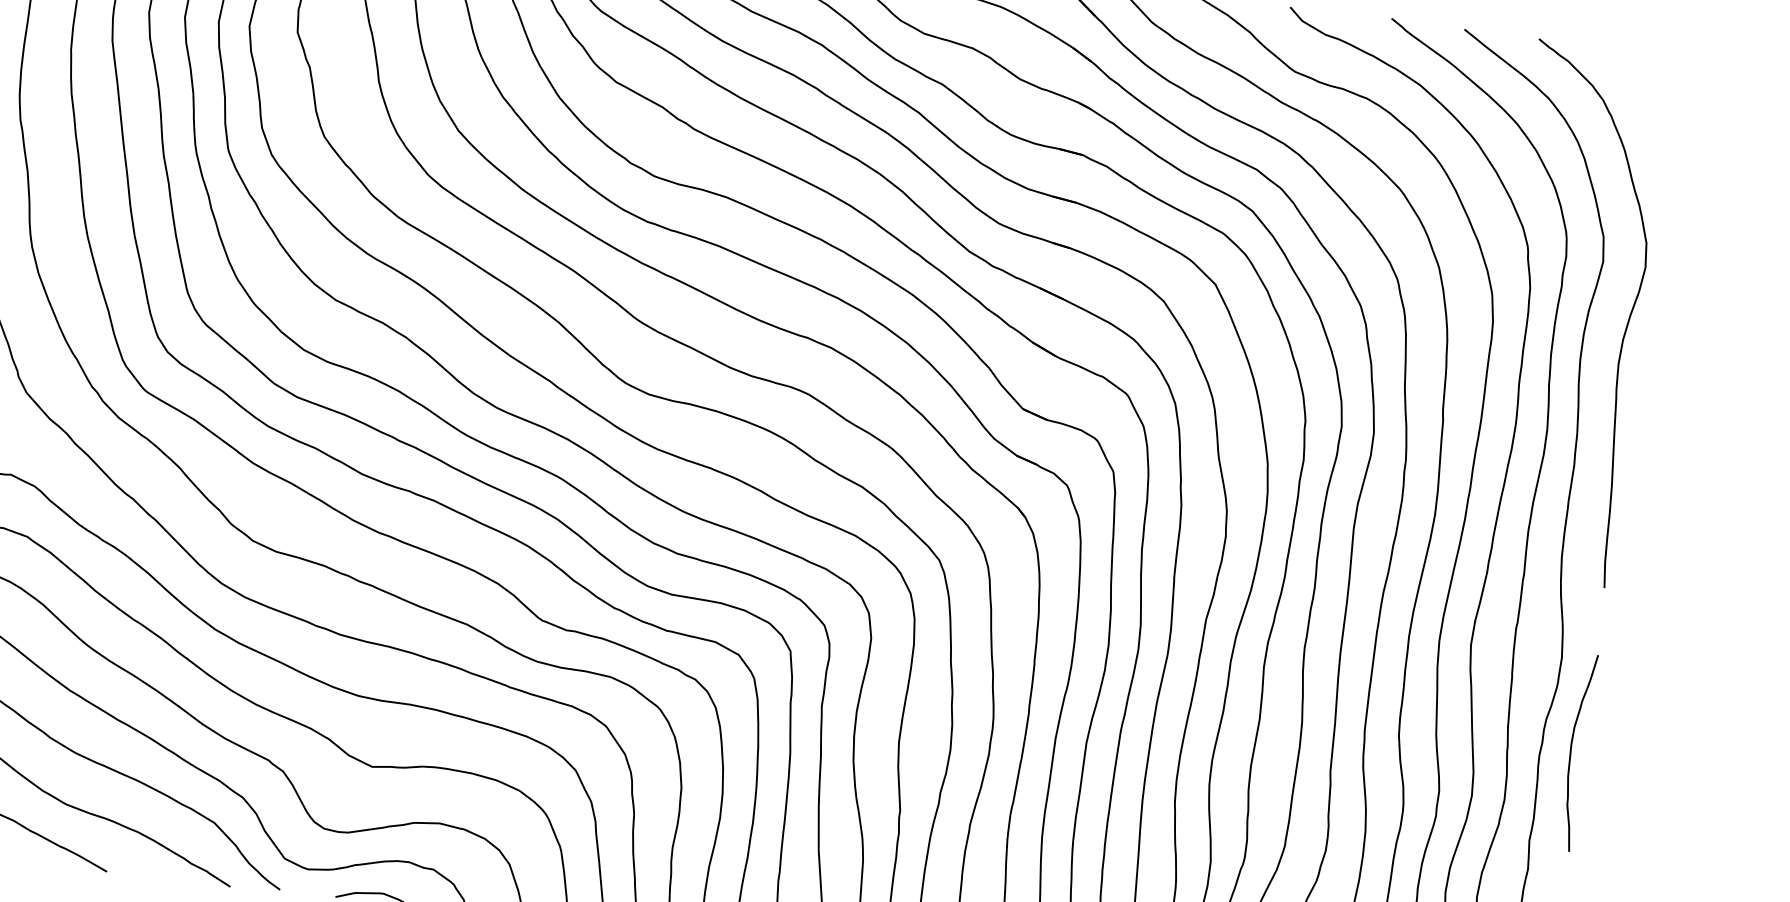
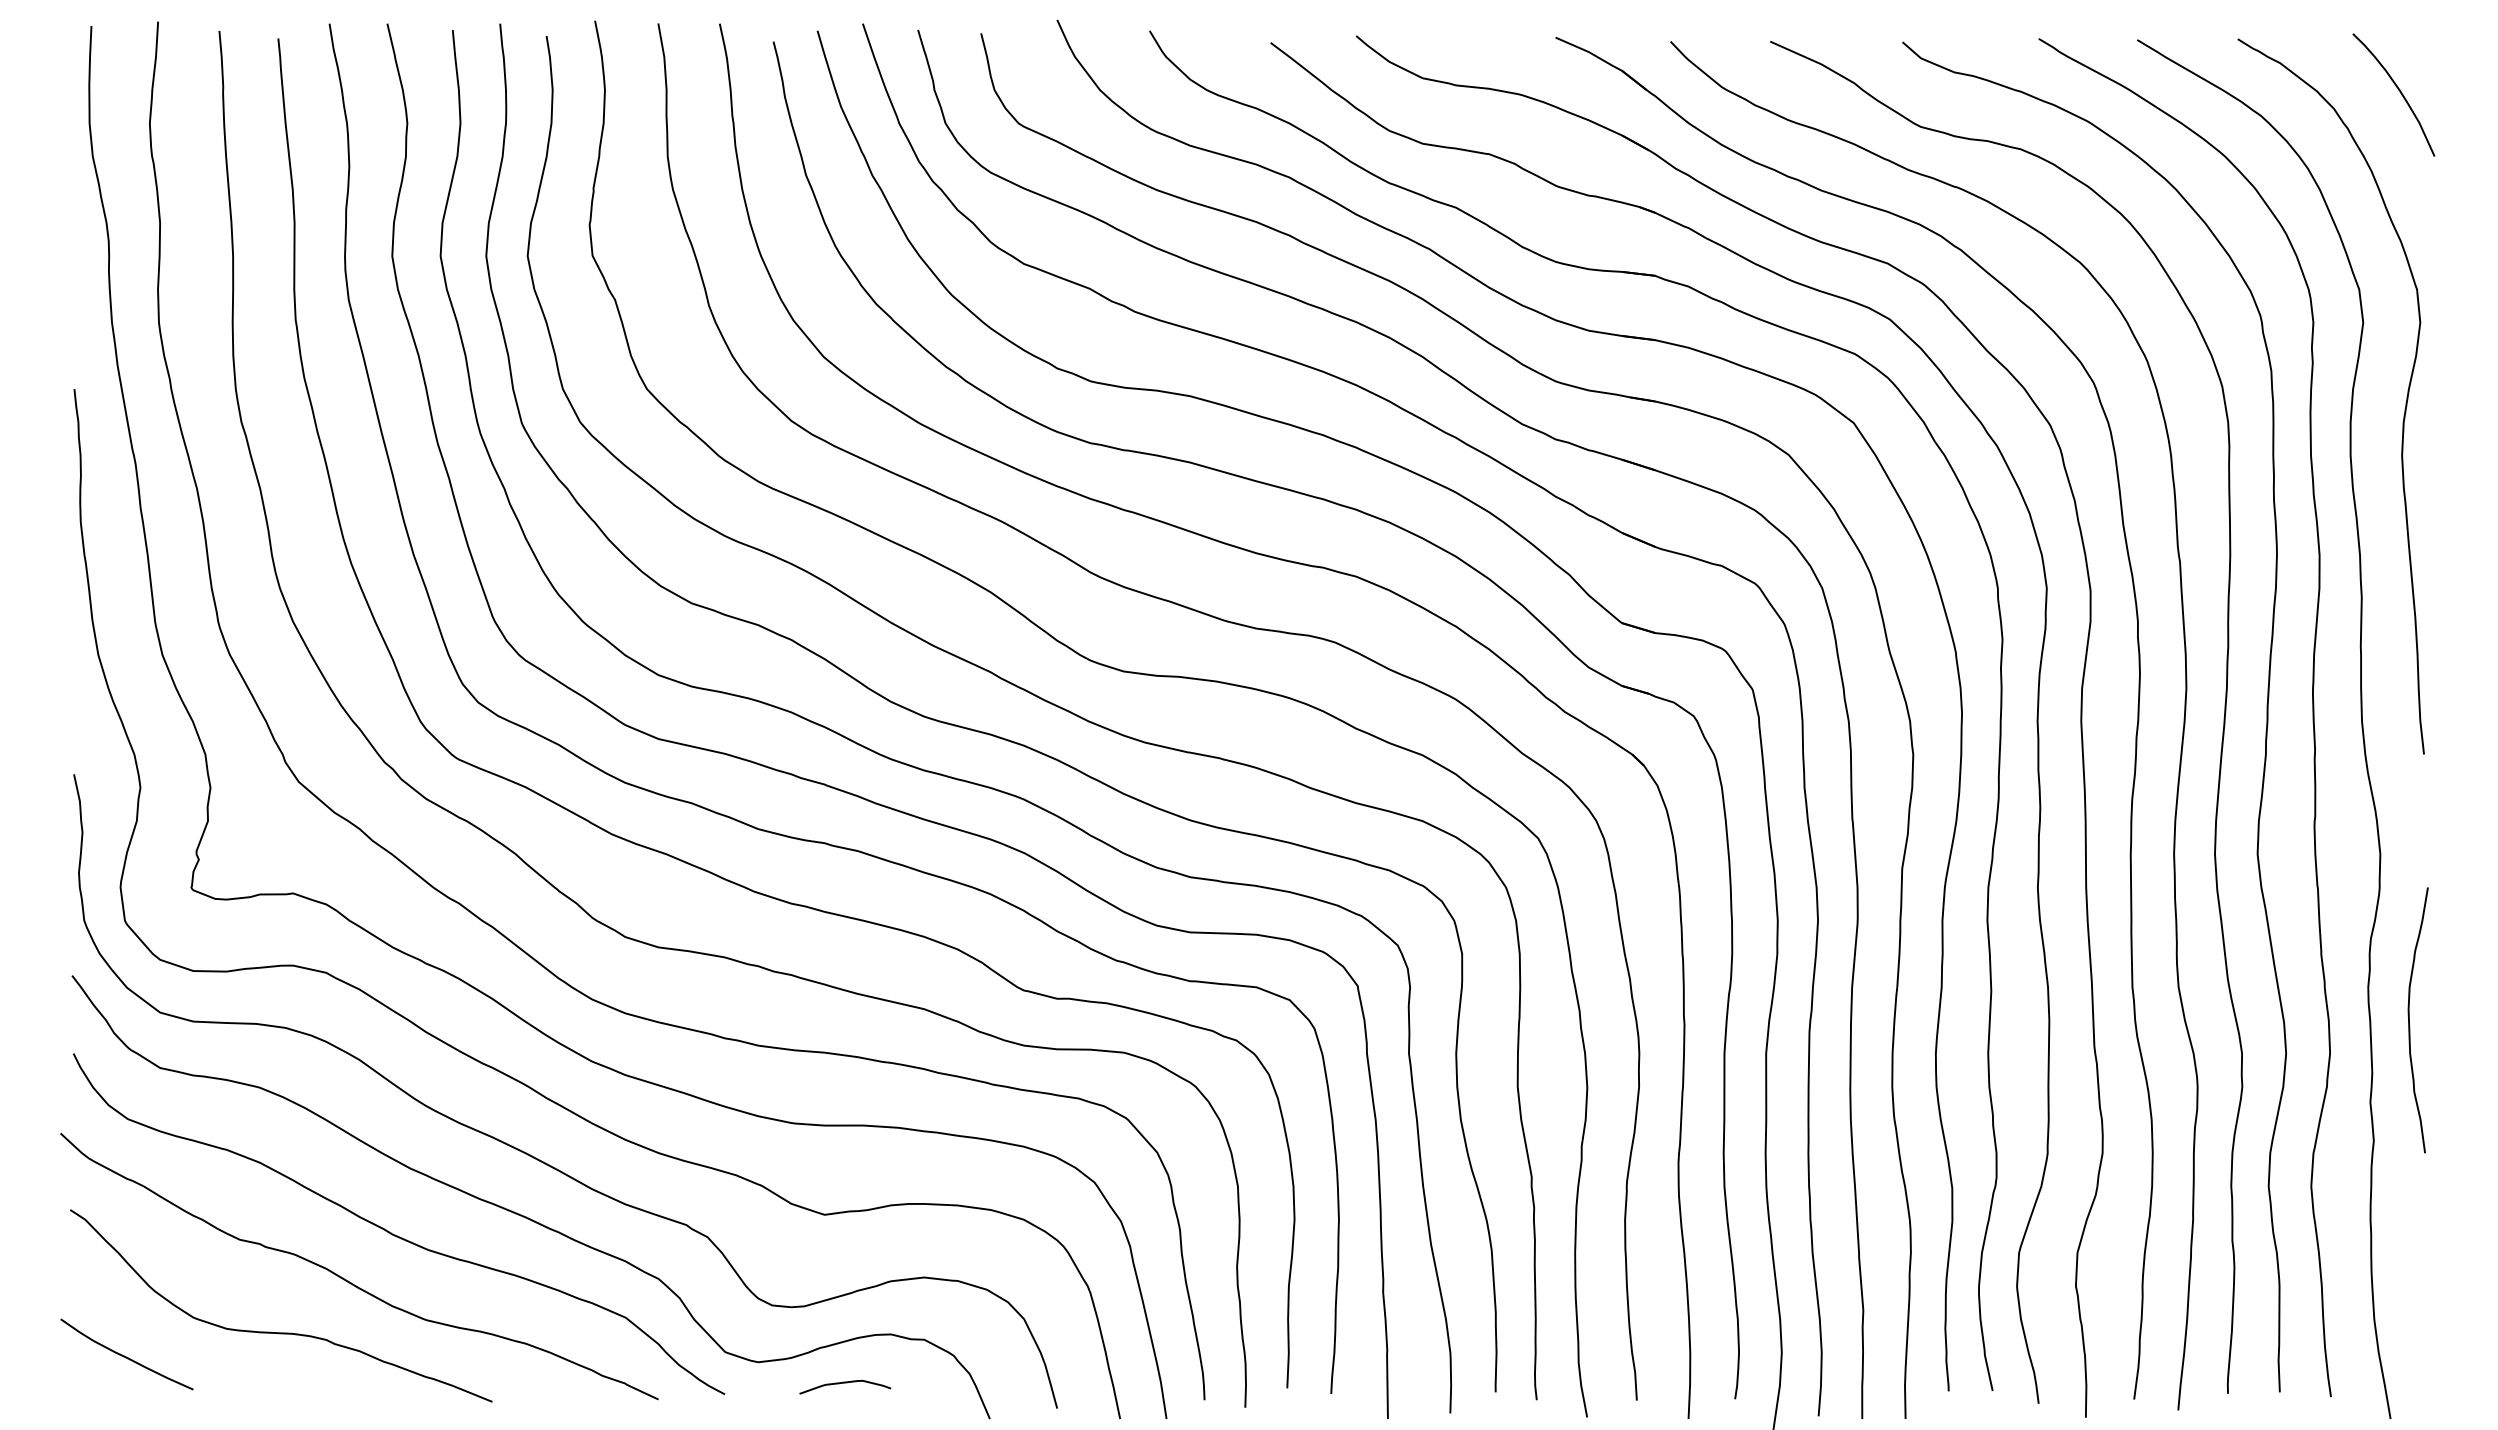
curve: (1653, 94) -> (2399, 92), added
curve: (1571, 751) -> (2409, 1020), moved

